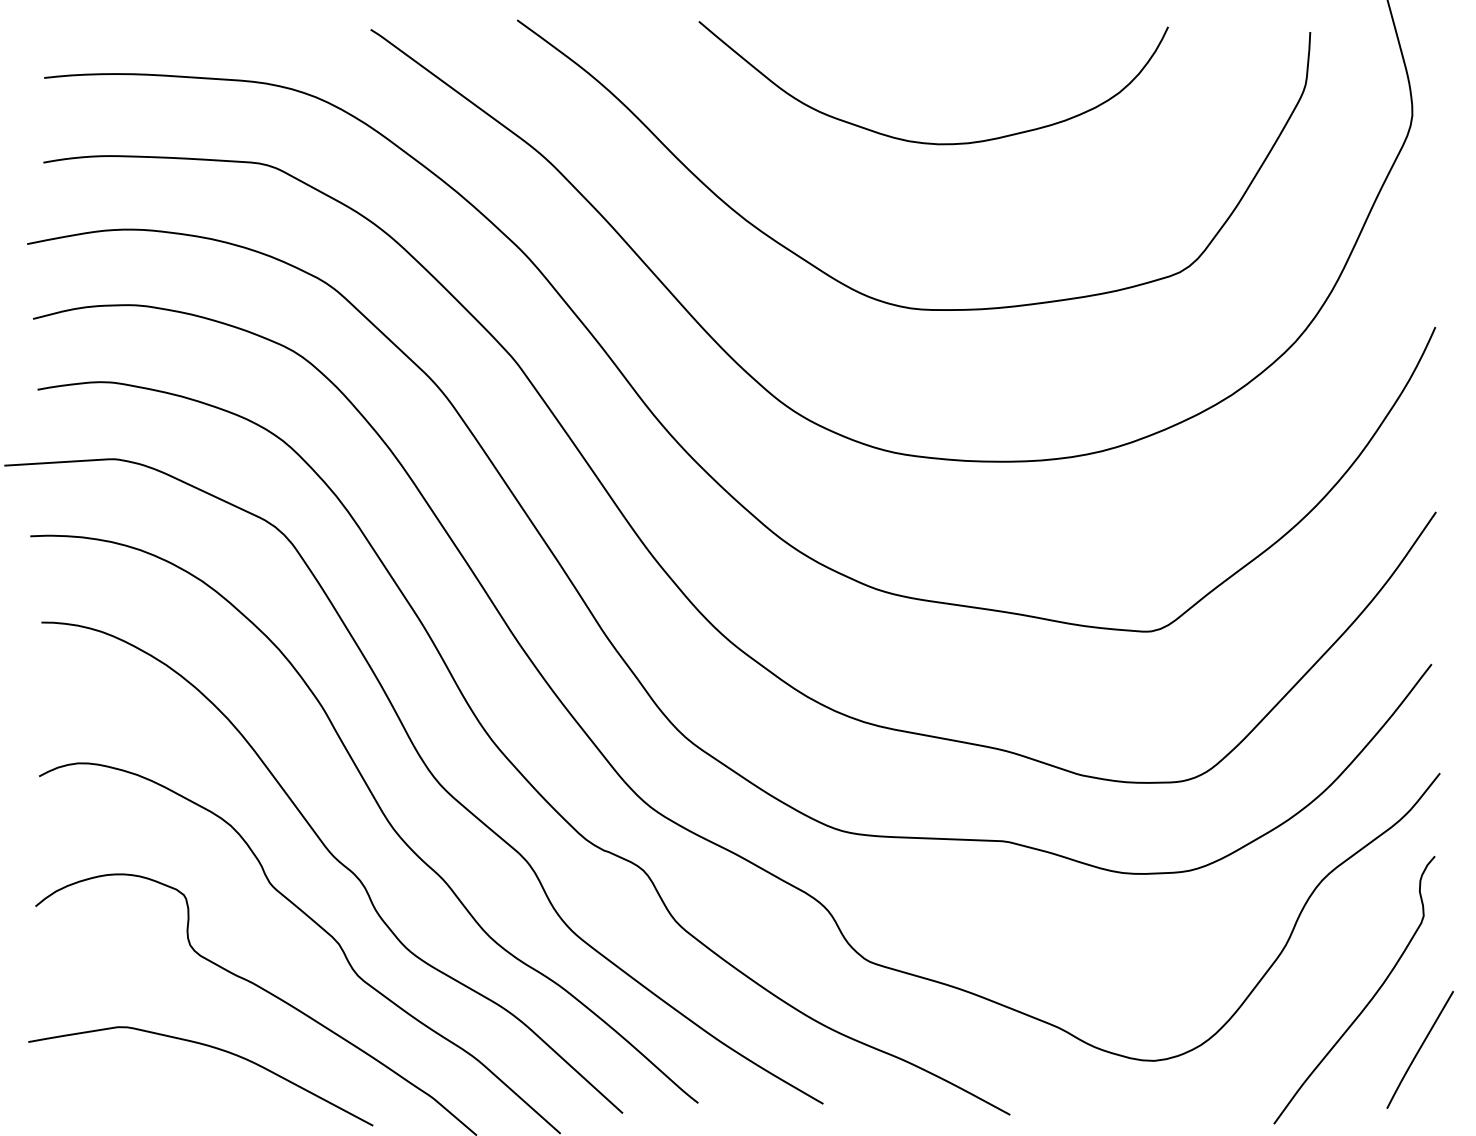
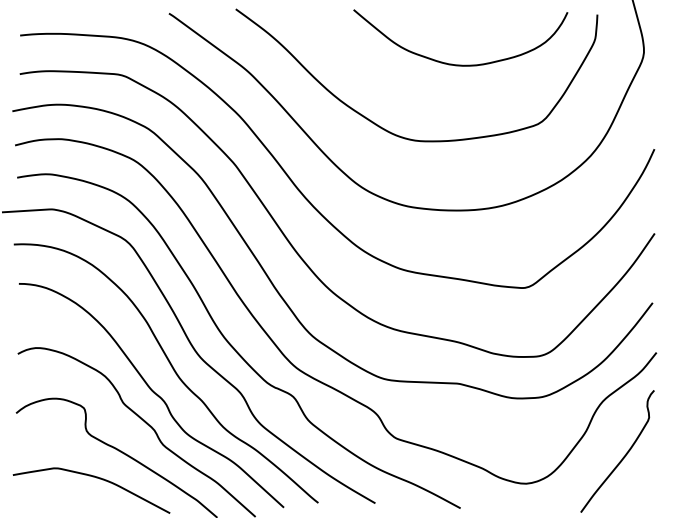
curve: (933, 141) -> (460, 64), moved
line: (1420, 1049) -> (647, 478), removed

